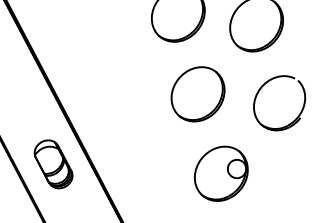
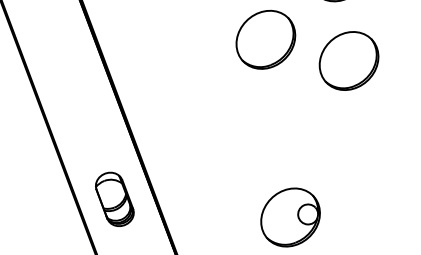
part: (198, 94) -> (276, 128), removed
part: (295, 118) -> (378, 167), removed
part: (53, 163) -> (114, 198), moved

